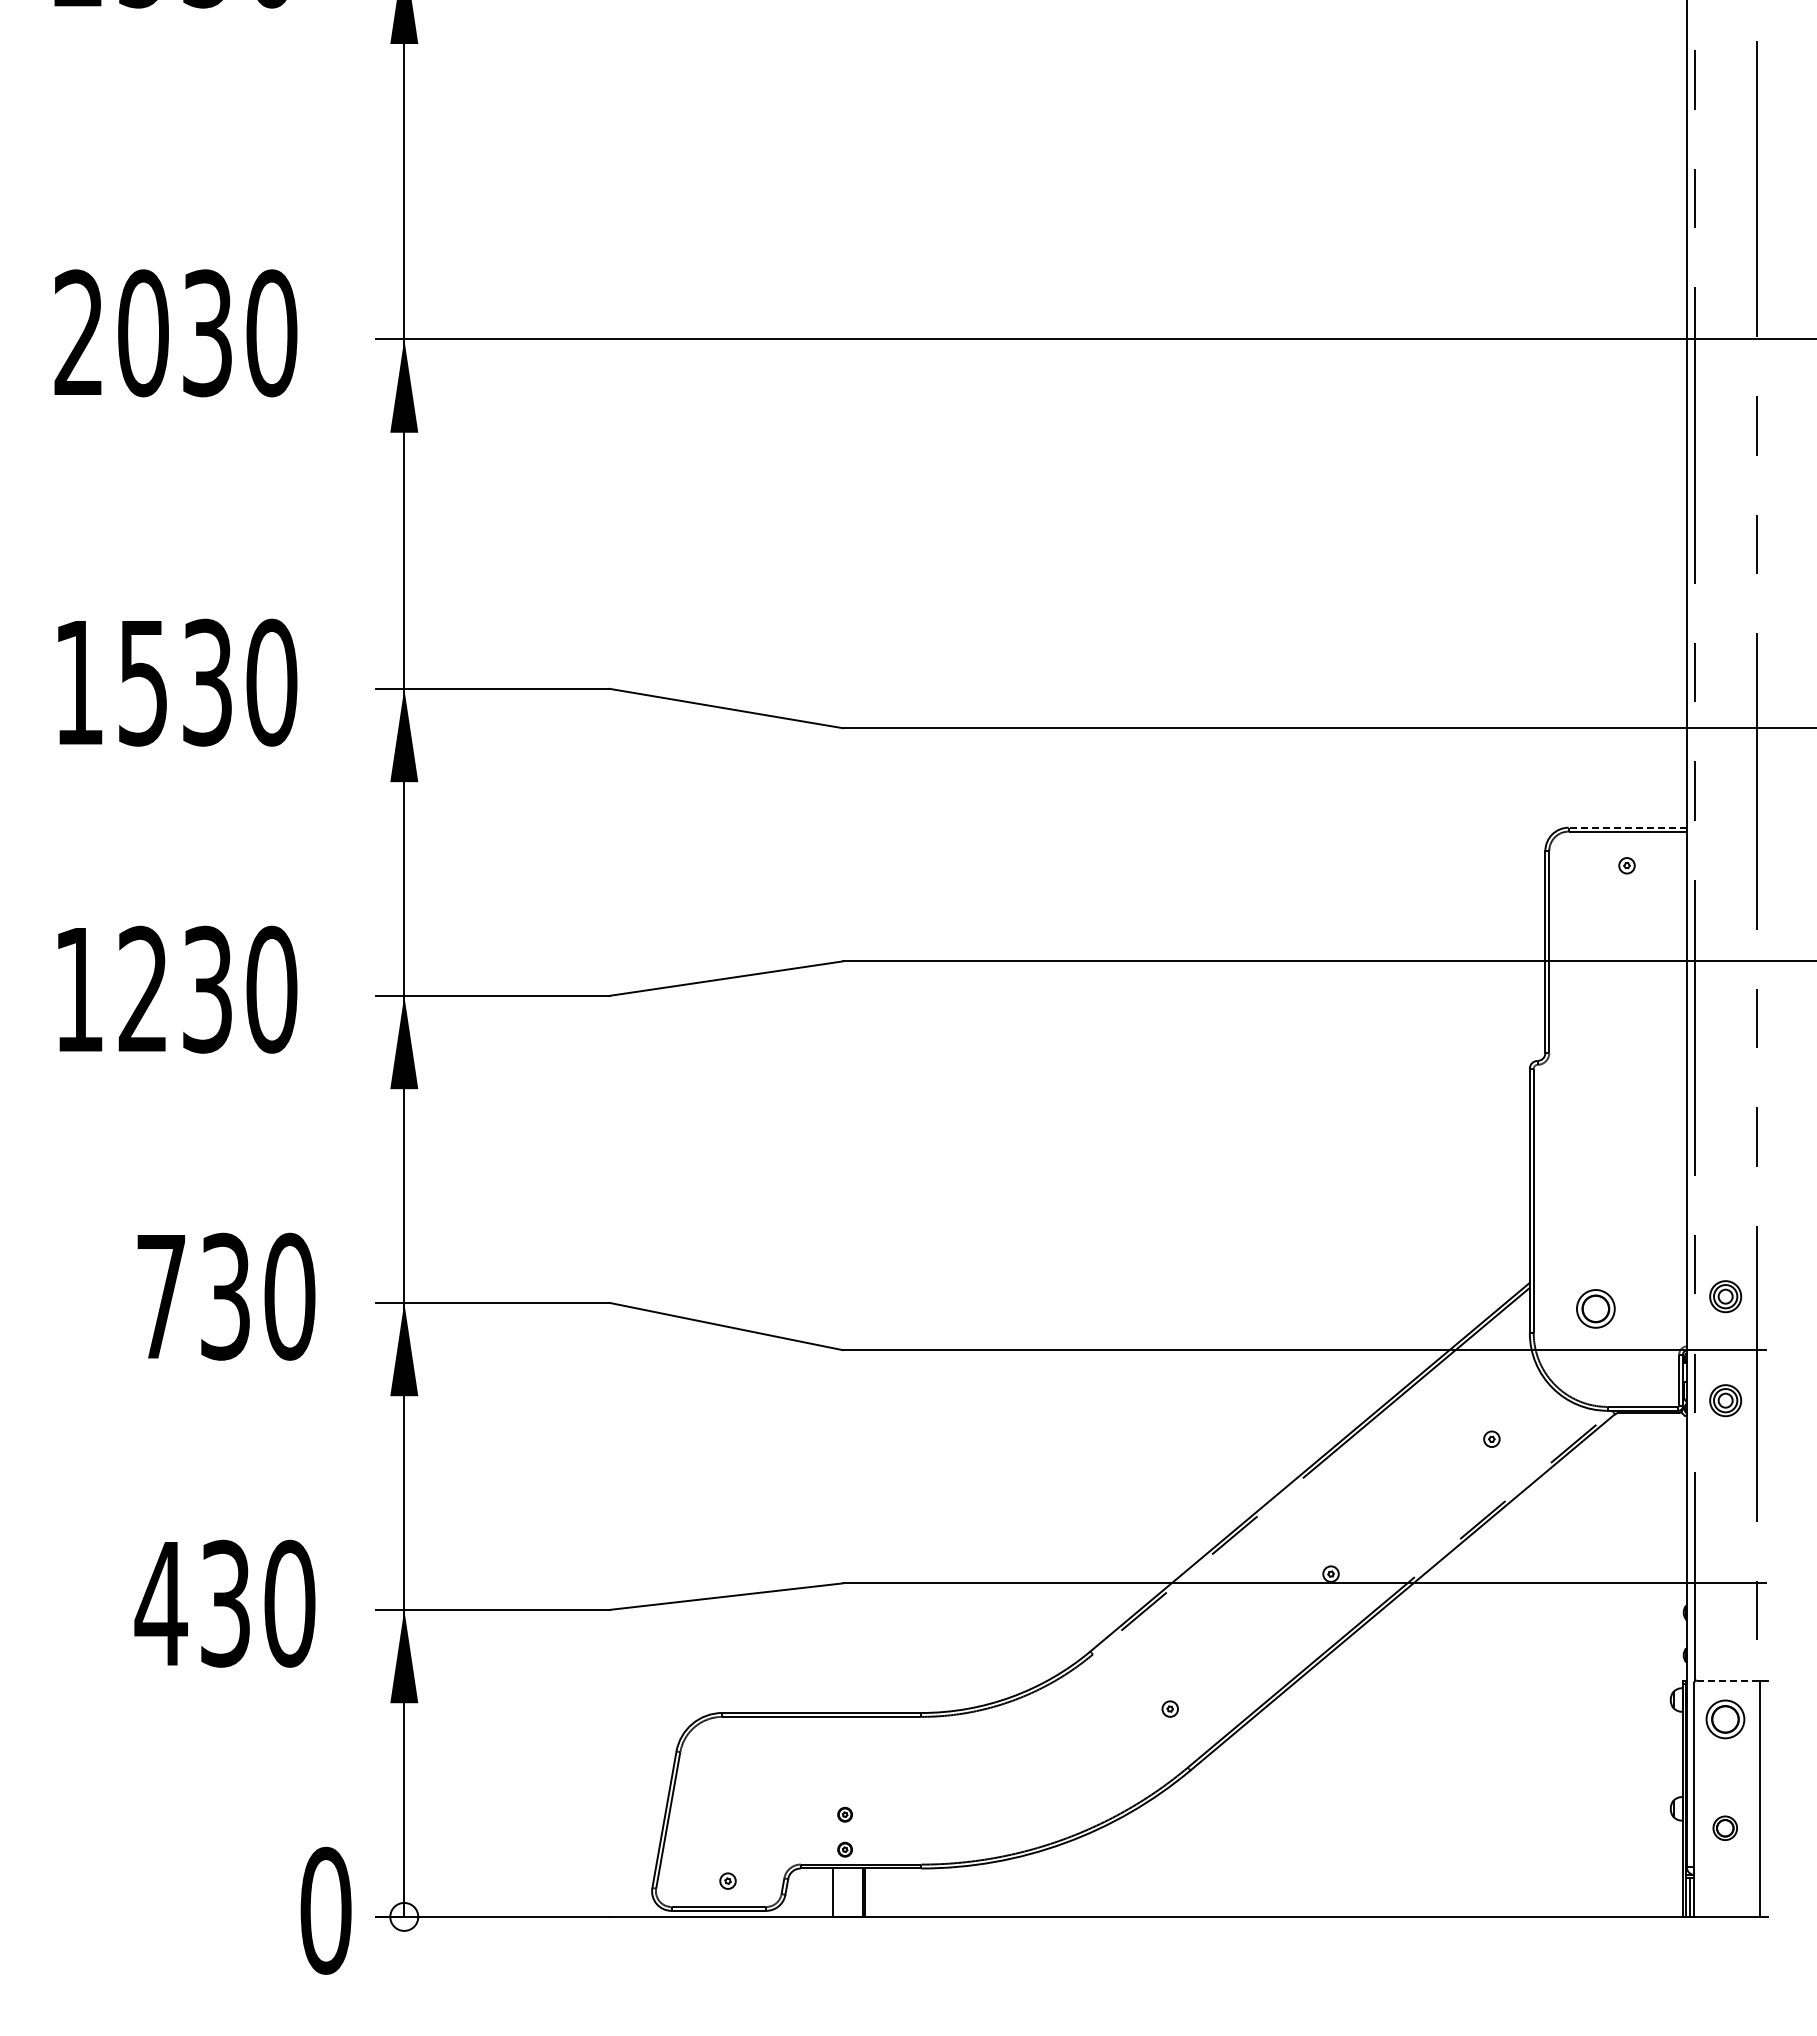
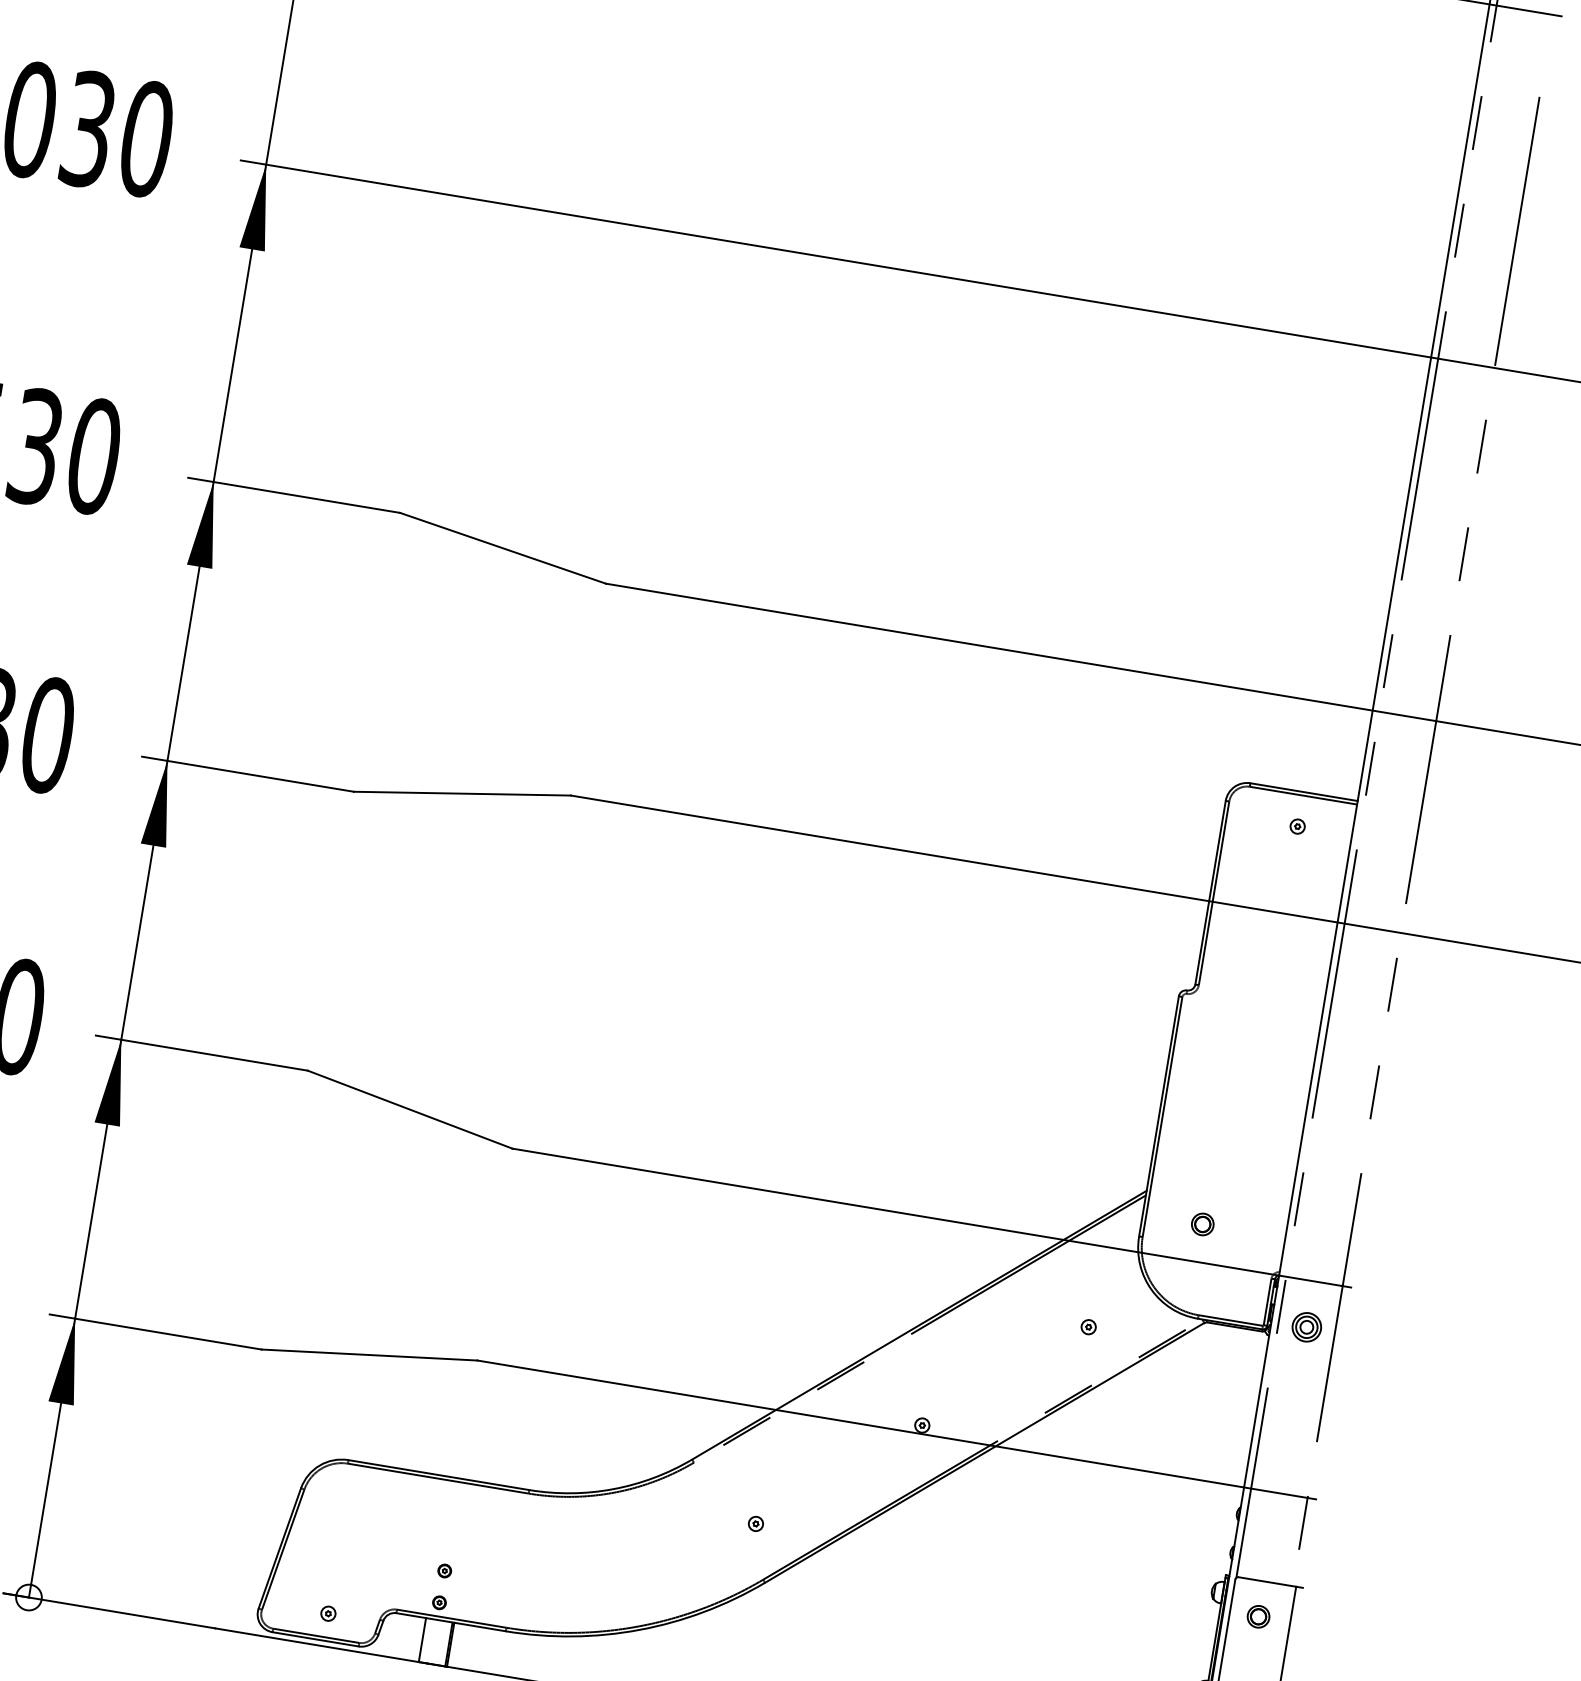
line: (1627, 827) -> (1303, 791), dashed -> solid
part: (1725, 1296) -> (1322, 1232), removed
part: (1595, 1308) -> (1202, 1224), size x0.62
line: (1728, 1680) -> (1267, 1581), dashed -> solid
part: (1724, 1719) -> (1257, 1616), size x0.62

